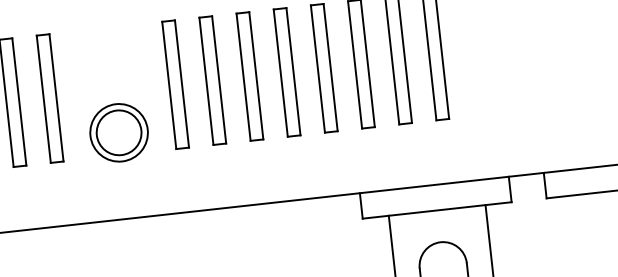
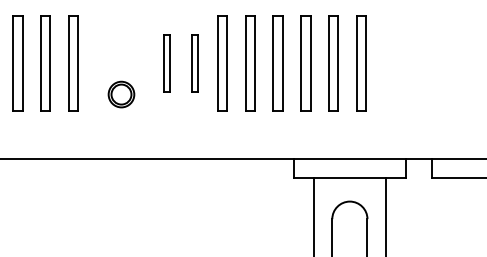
part: (212, 80) -> (194, 63), size x0.6
part: (174, 84) -> (166, 63), size x0.6
part: (119, 132) -> (121, 94), size x0.6

